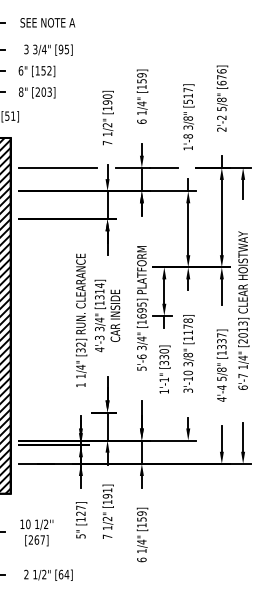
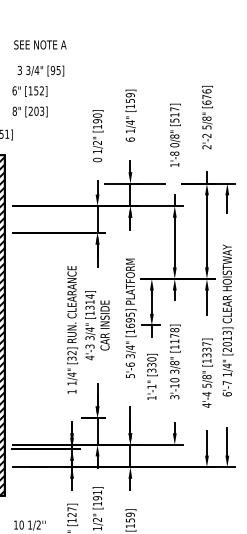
text: (187, 127) -> (174, 145), 3/8" -> 0/8"
text: (107, 142) -> (97, 159), 7 -> 0
line: (57, 167) -> (49, 183), removed

